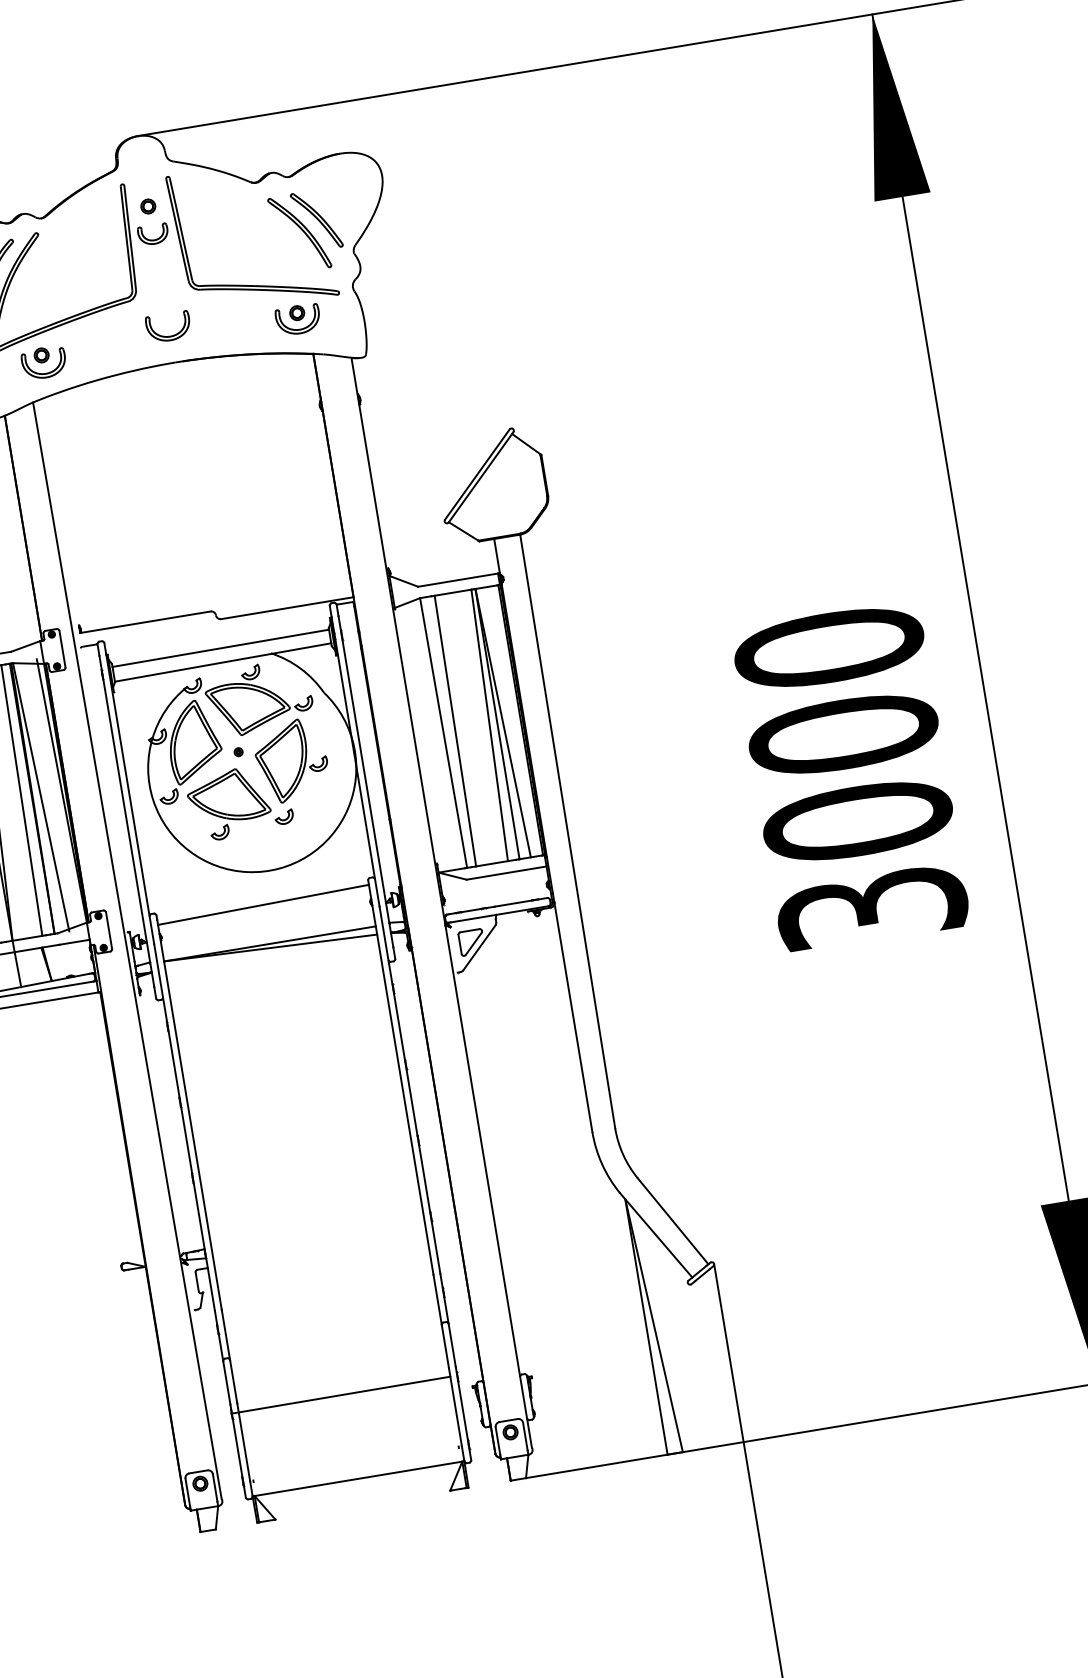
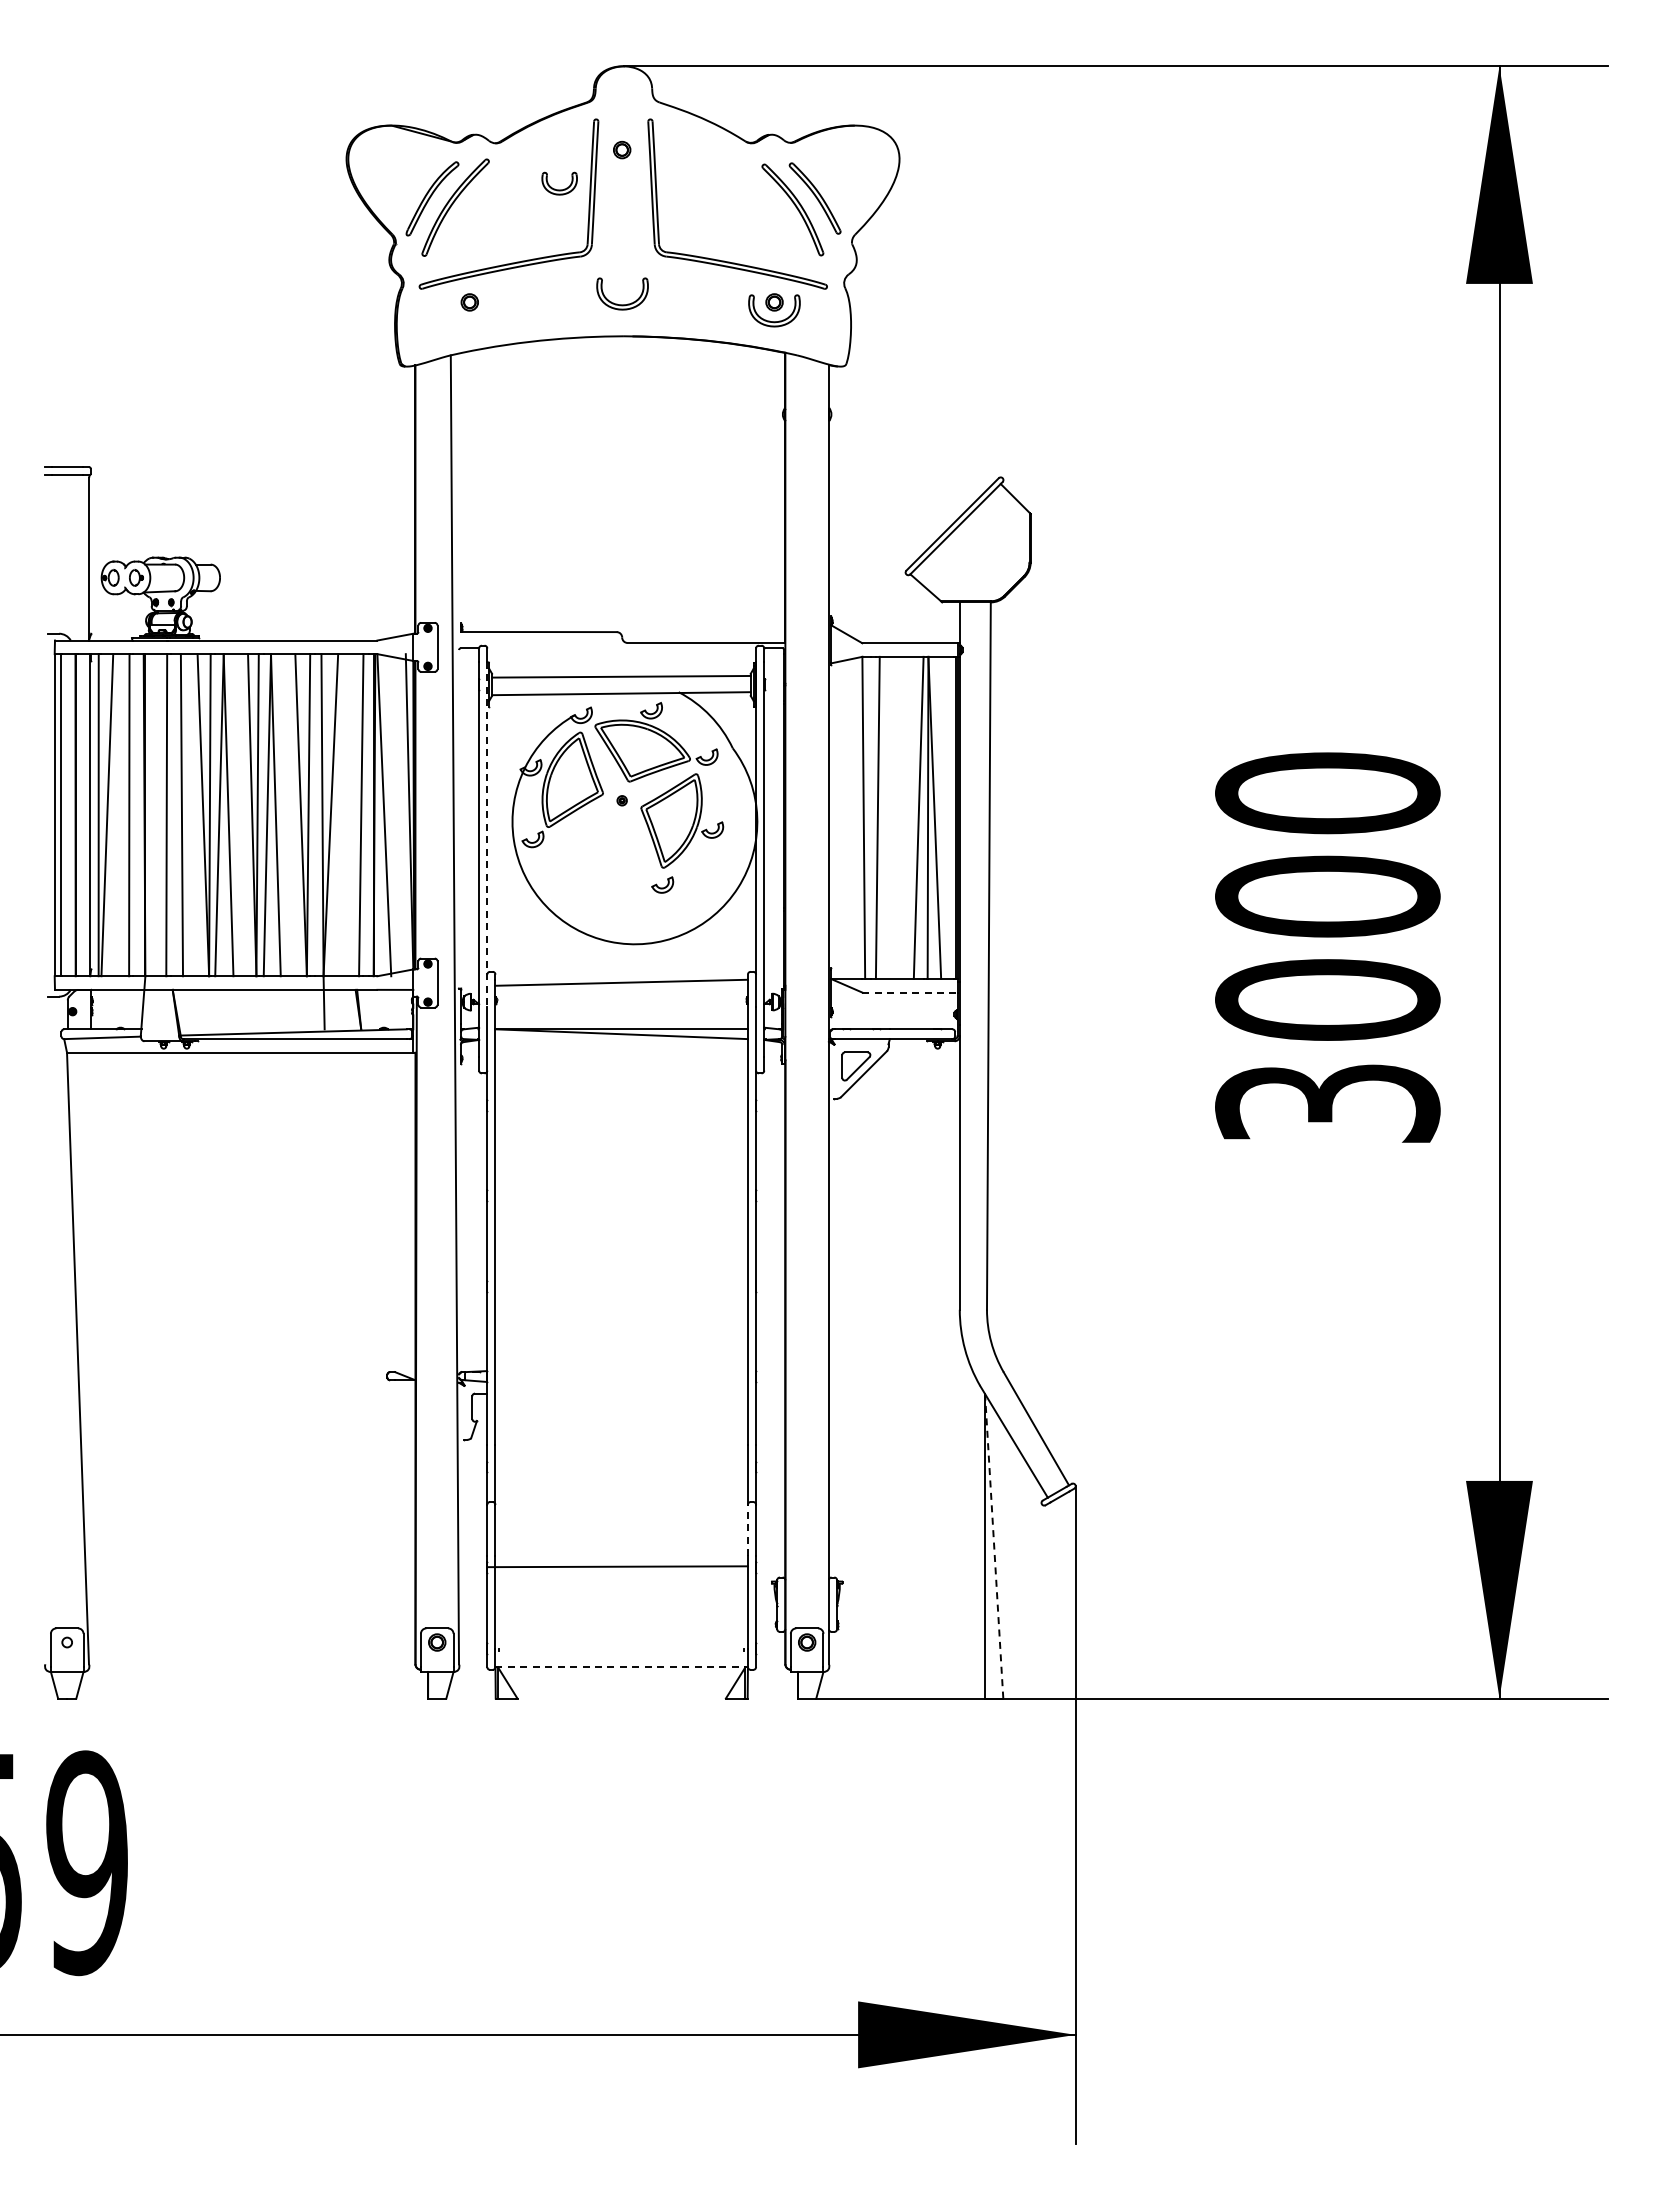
part: (153, 234) -> (559, 183), moved
part: (46, 372) -> (471, 323), removed
line: (130, 799) -> (487, 834), solid -> dashed
part: (229, 804) -> (601, 859), removed
line: (507, 872) -> (910, 992), solid -> dashed
line: (654, 1325) -> (994, 1546), solid -> dashed
line: (445, 1346) -> (747, 1530), solid -> dashed
line: (359, 1478) -> (622, 1667), solid -> dashed

